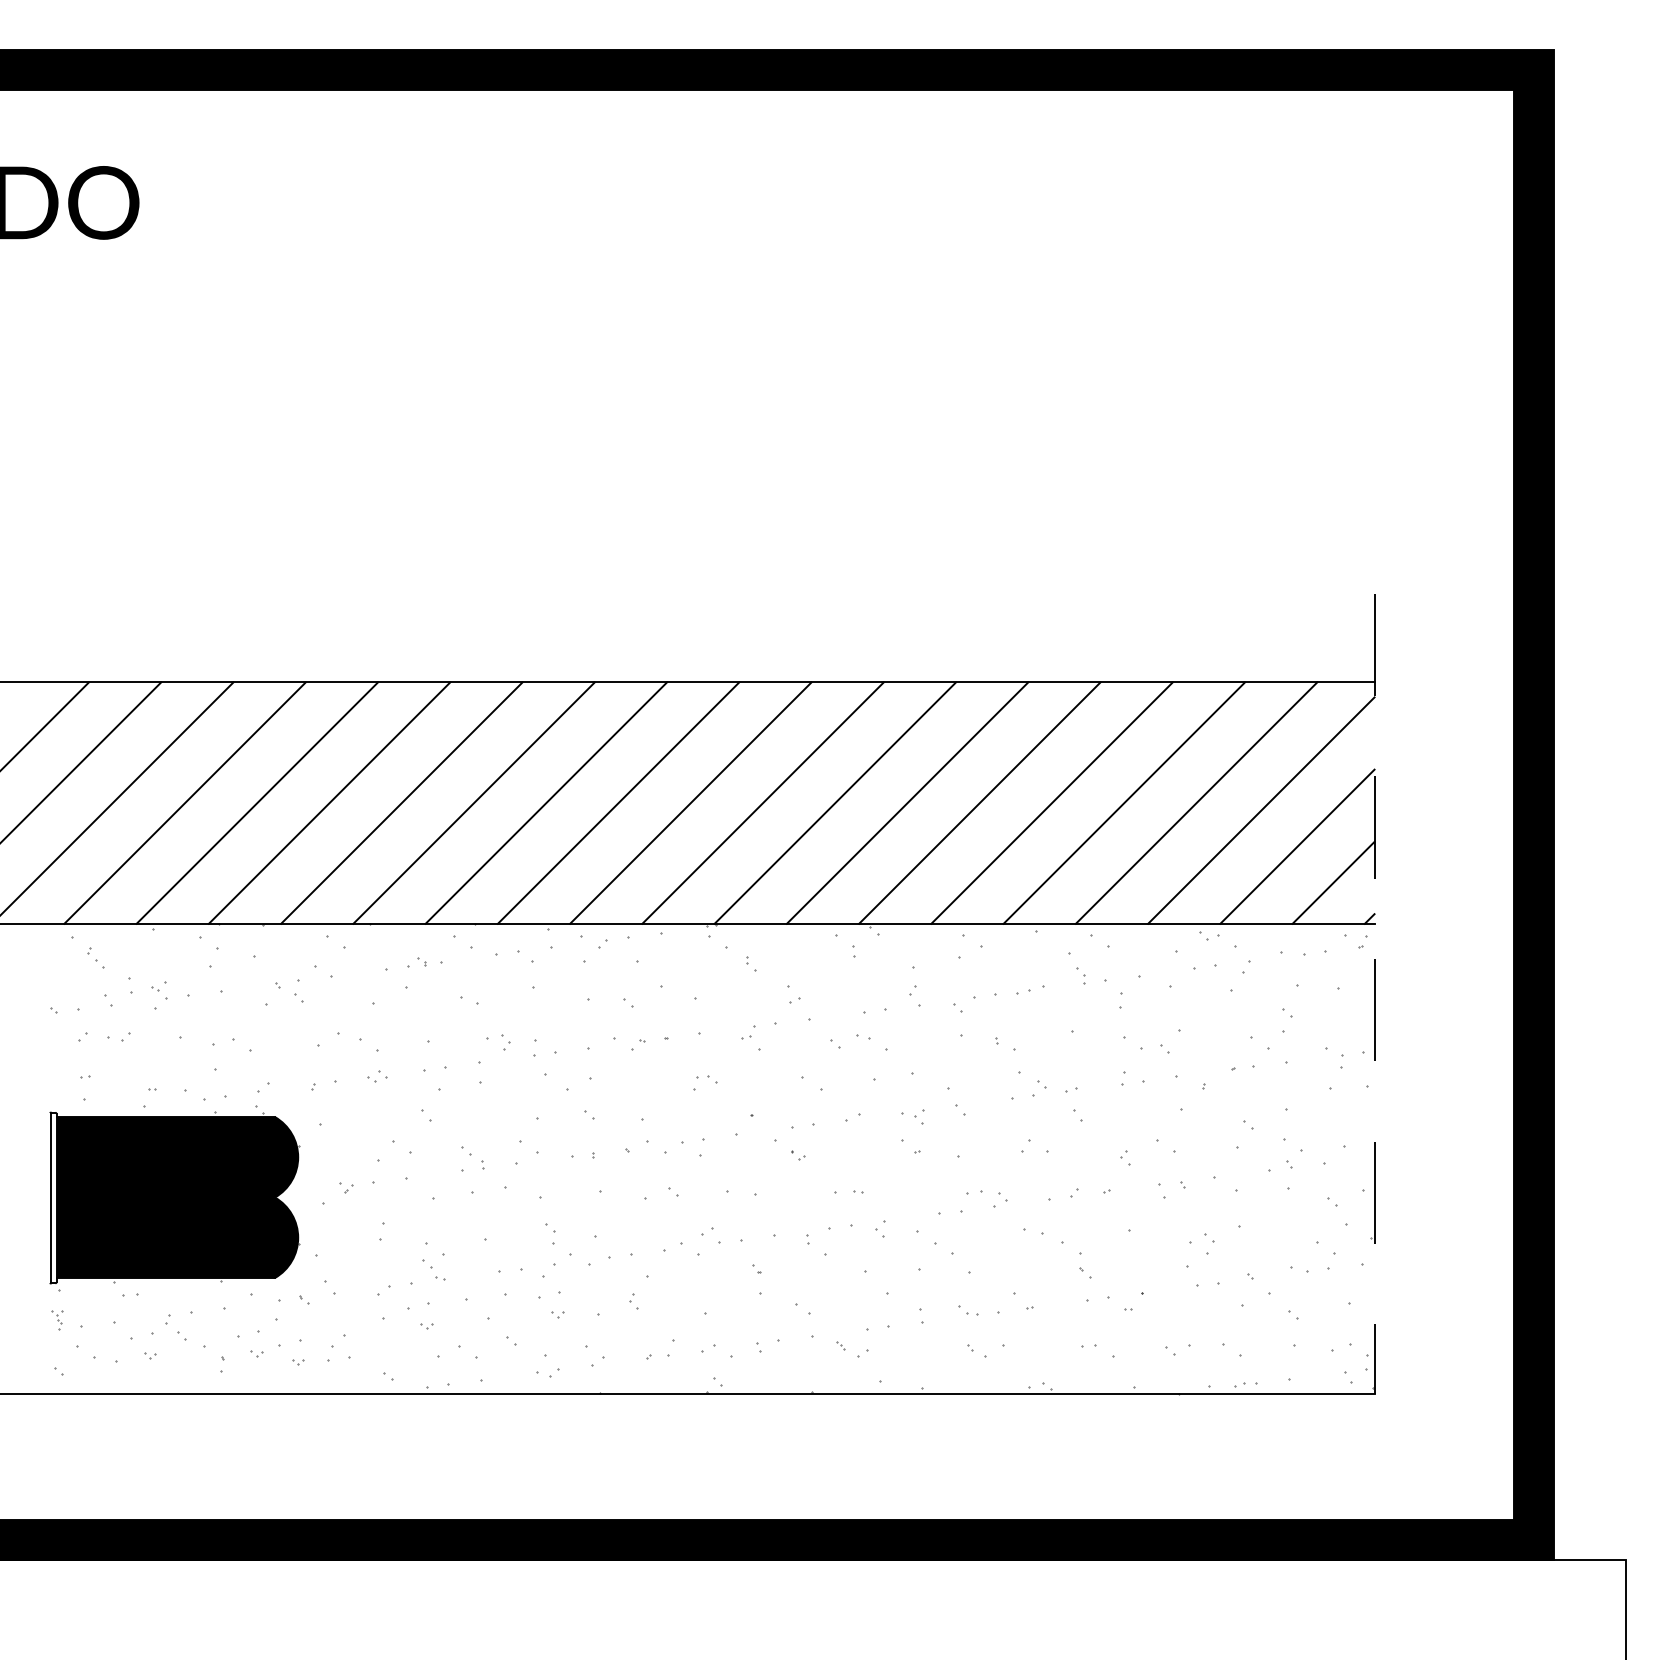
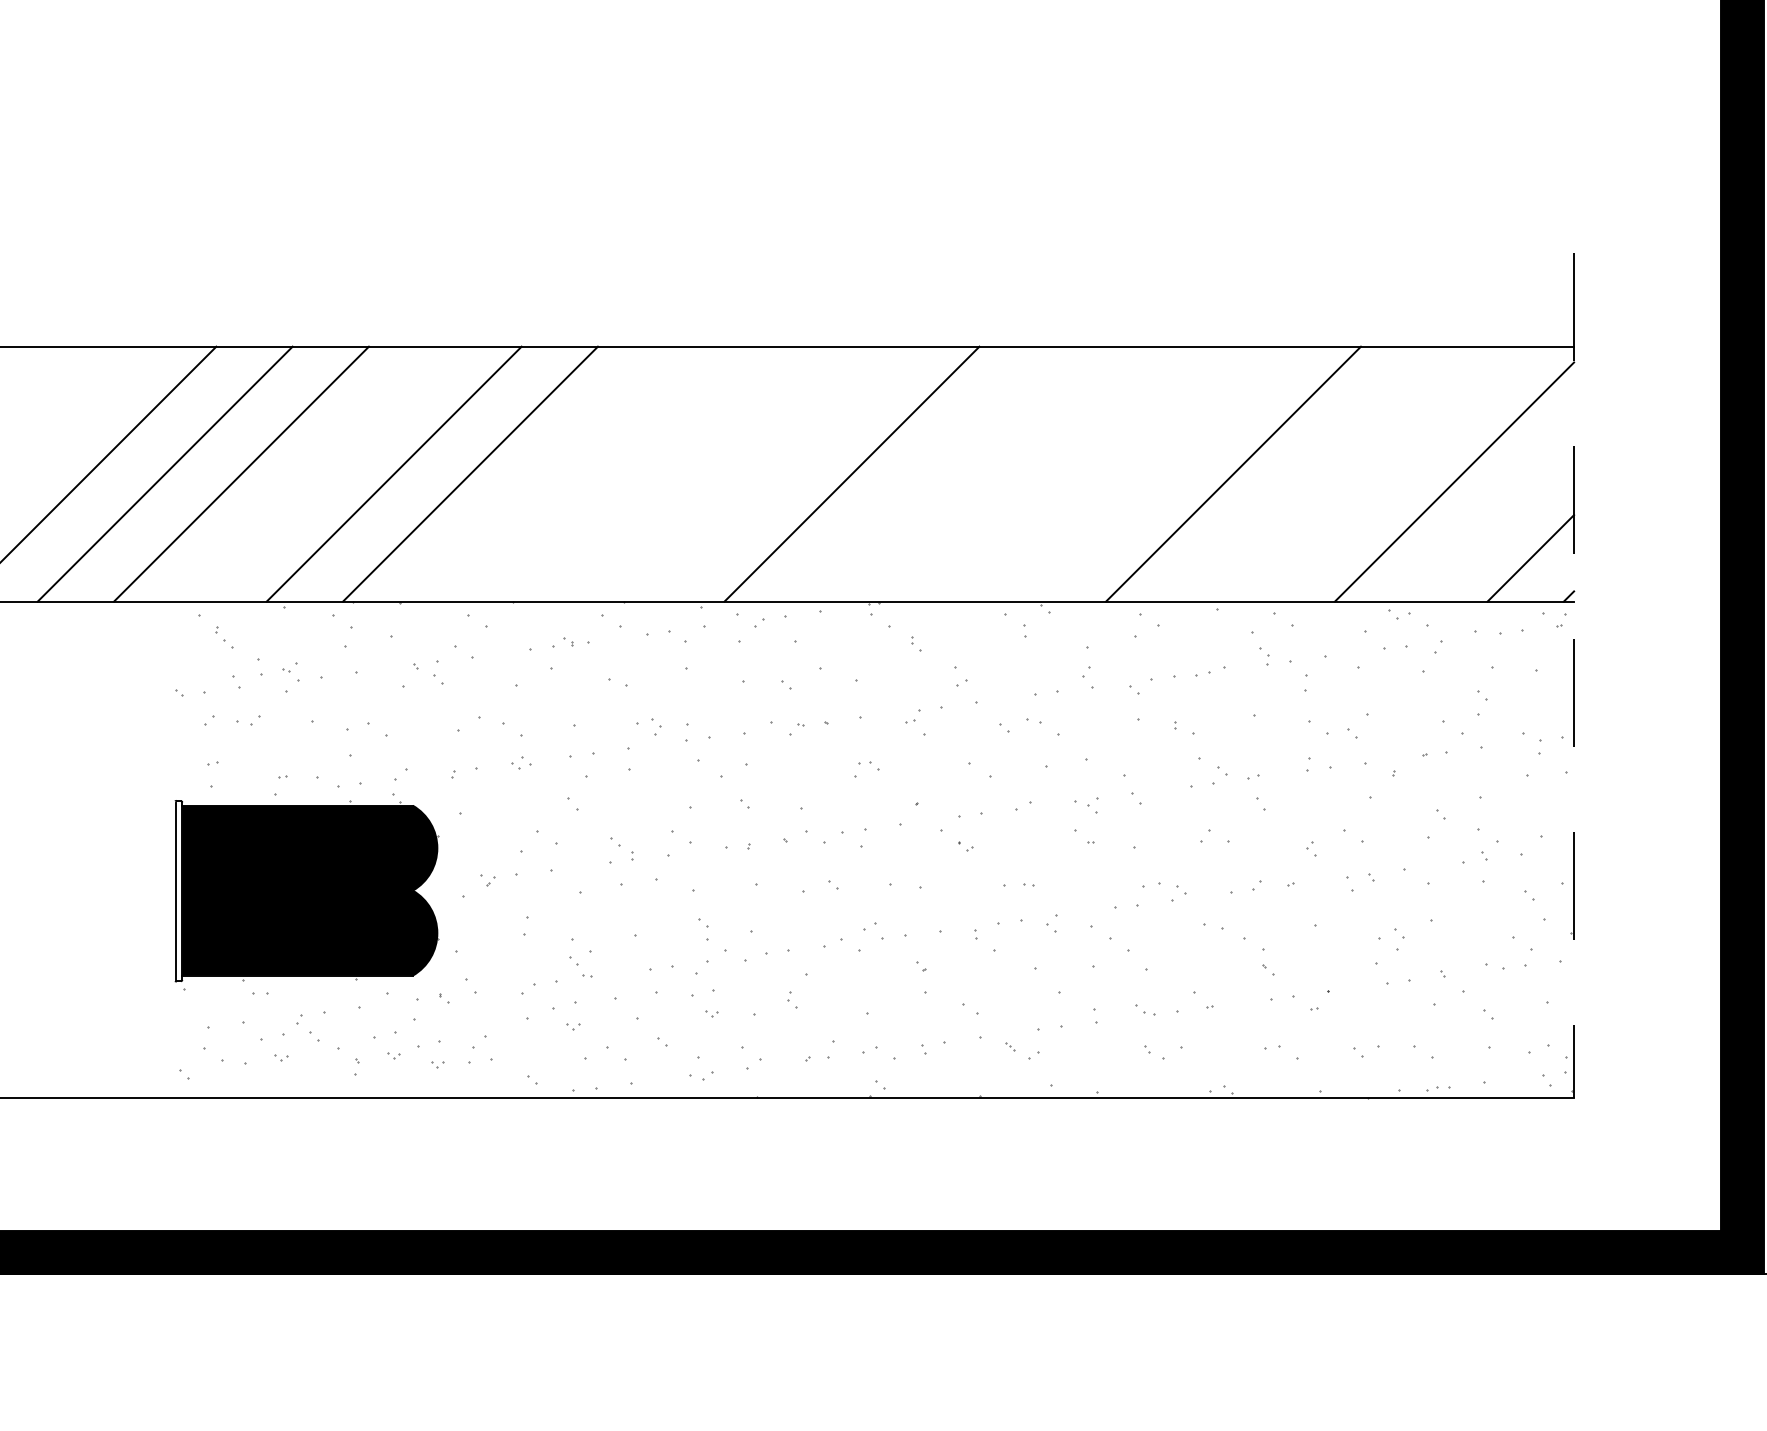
line: (184, 802) -> (317, 473), removed
line: (401, 802) -> (546, 473), removed
line: (473, 802) -> (622, 473), removed
line: (546, 802) -> (699, 473), removed
line: (618, 802) -> (775, 473), removed
line: (762, 802) -> (927, 473), removed
line: (835, 802) -> (1004, 473), removed
line: (907, 802) -> (1080, 473), removed
line: (979, 802) -> (1156, 473), removed
line: (1124, 802) -> (1310, 473), removed
line: (1196, 802) -> (1386, 473), removed
line: (1297, 846) -> (1492, 519), removed
part: (57, 1320) -> (183, 1020), removed

